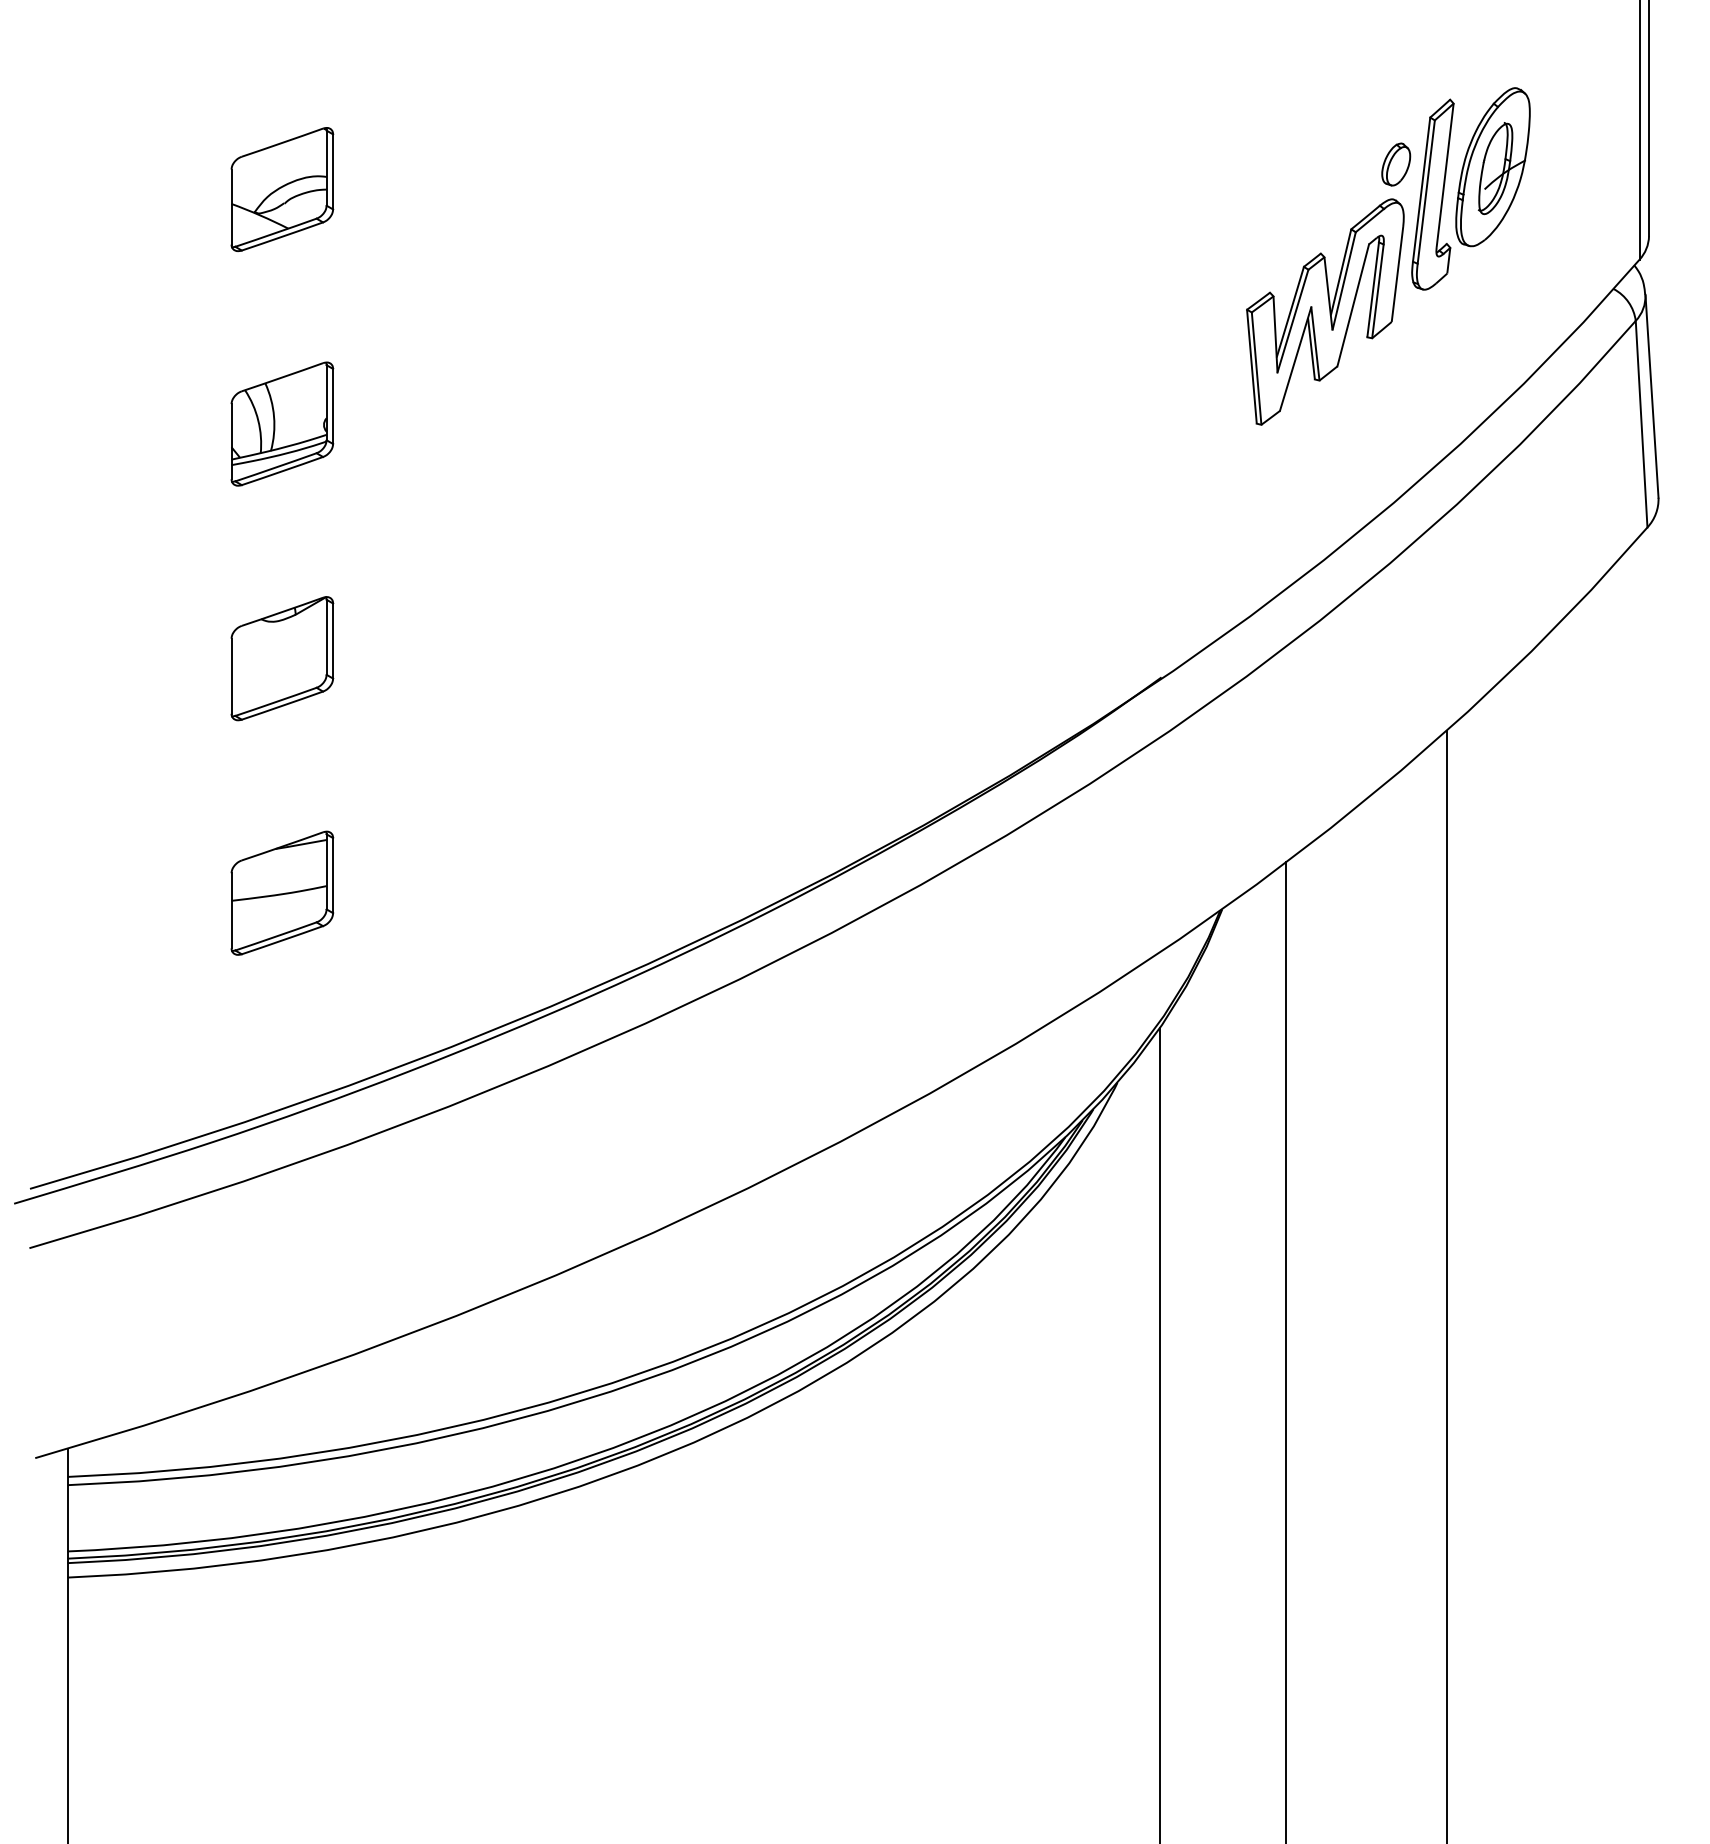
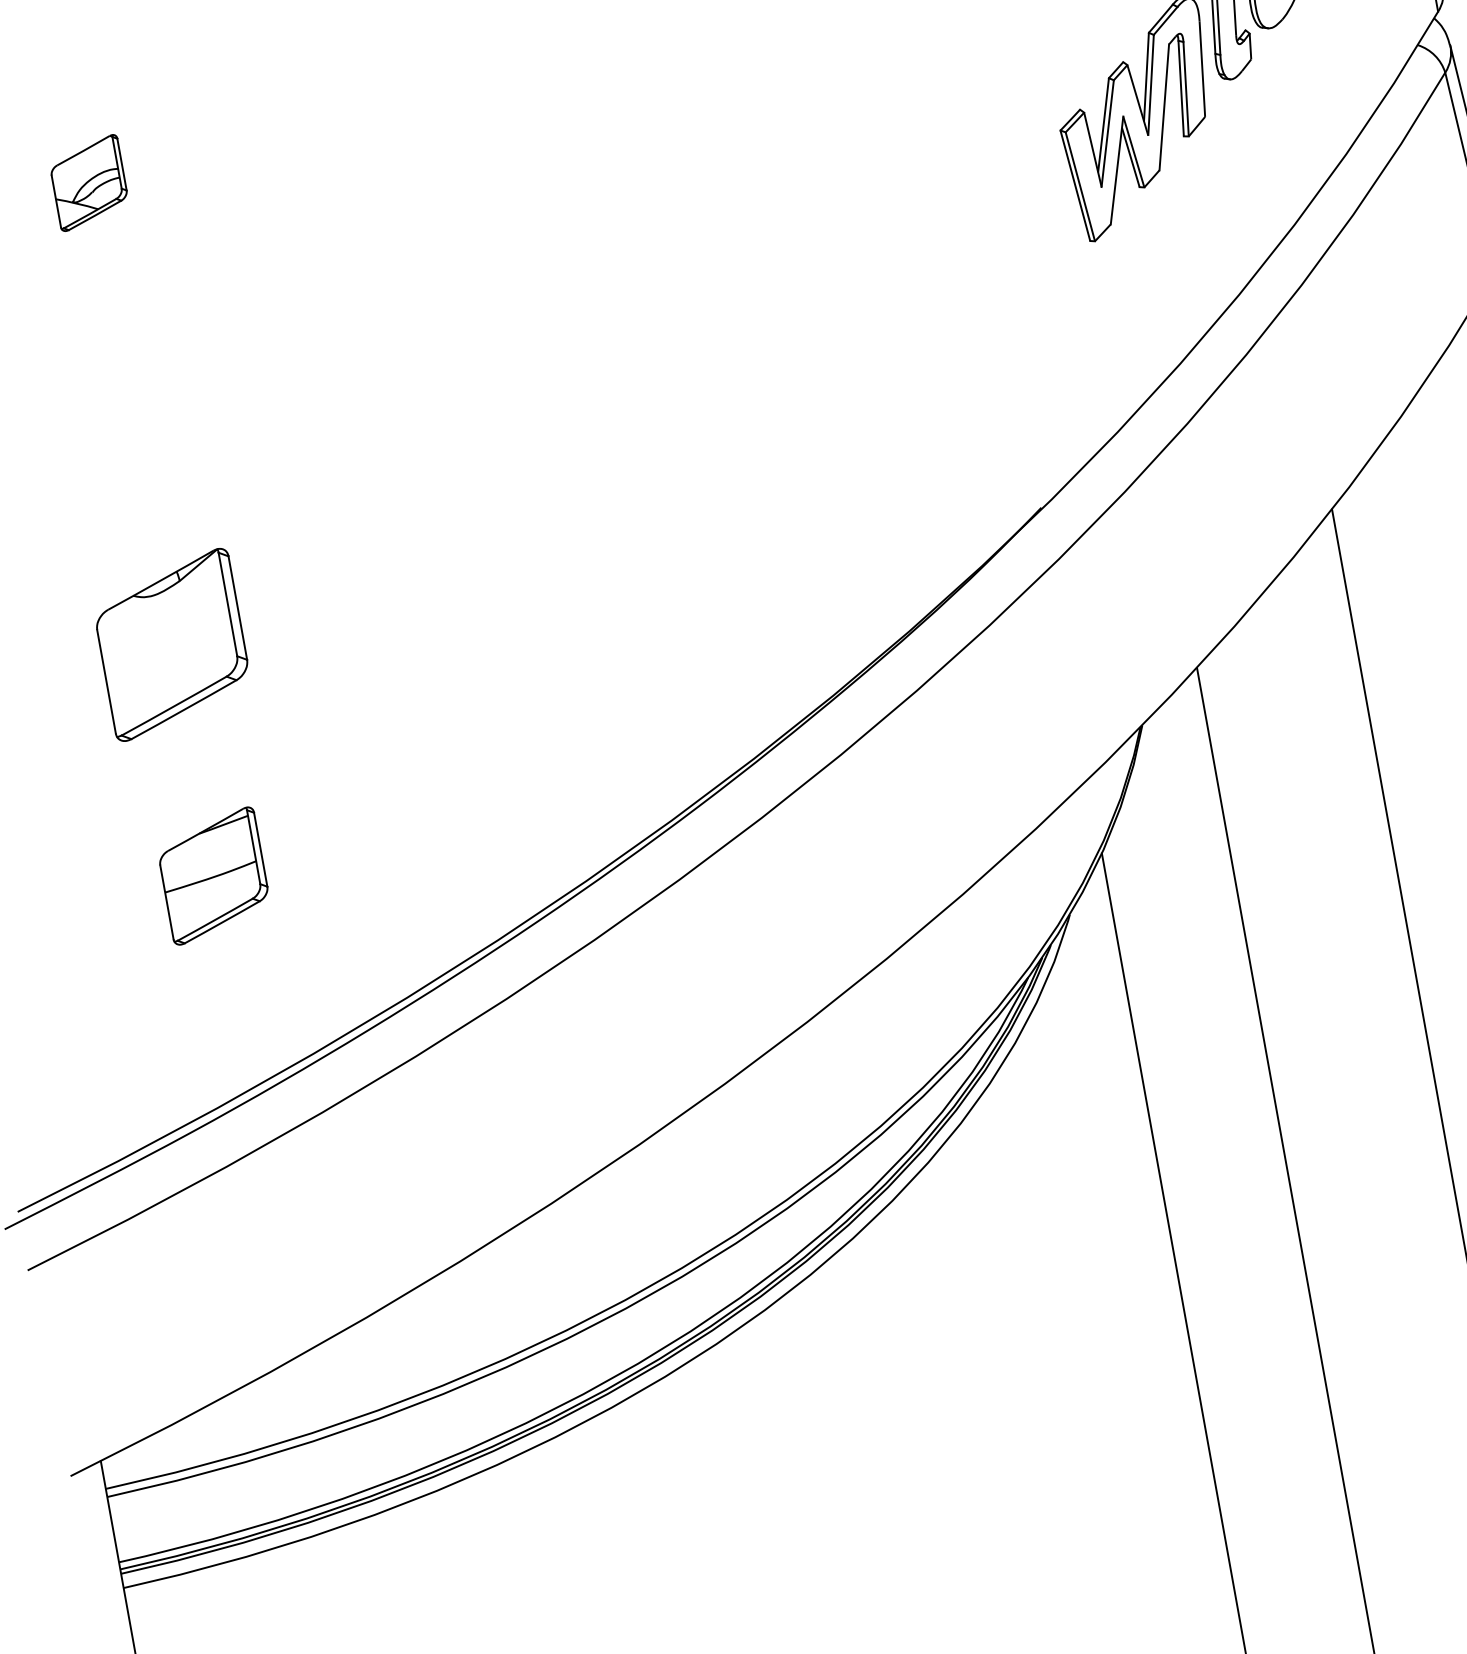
part: (282, 189) -> (89, 183), size x0.7
part: (282, 423) -> (130, 413), removed
part: (282, 658) -> (172, 644), size x1.4

